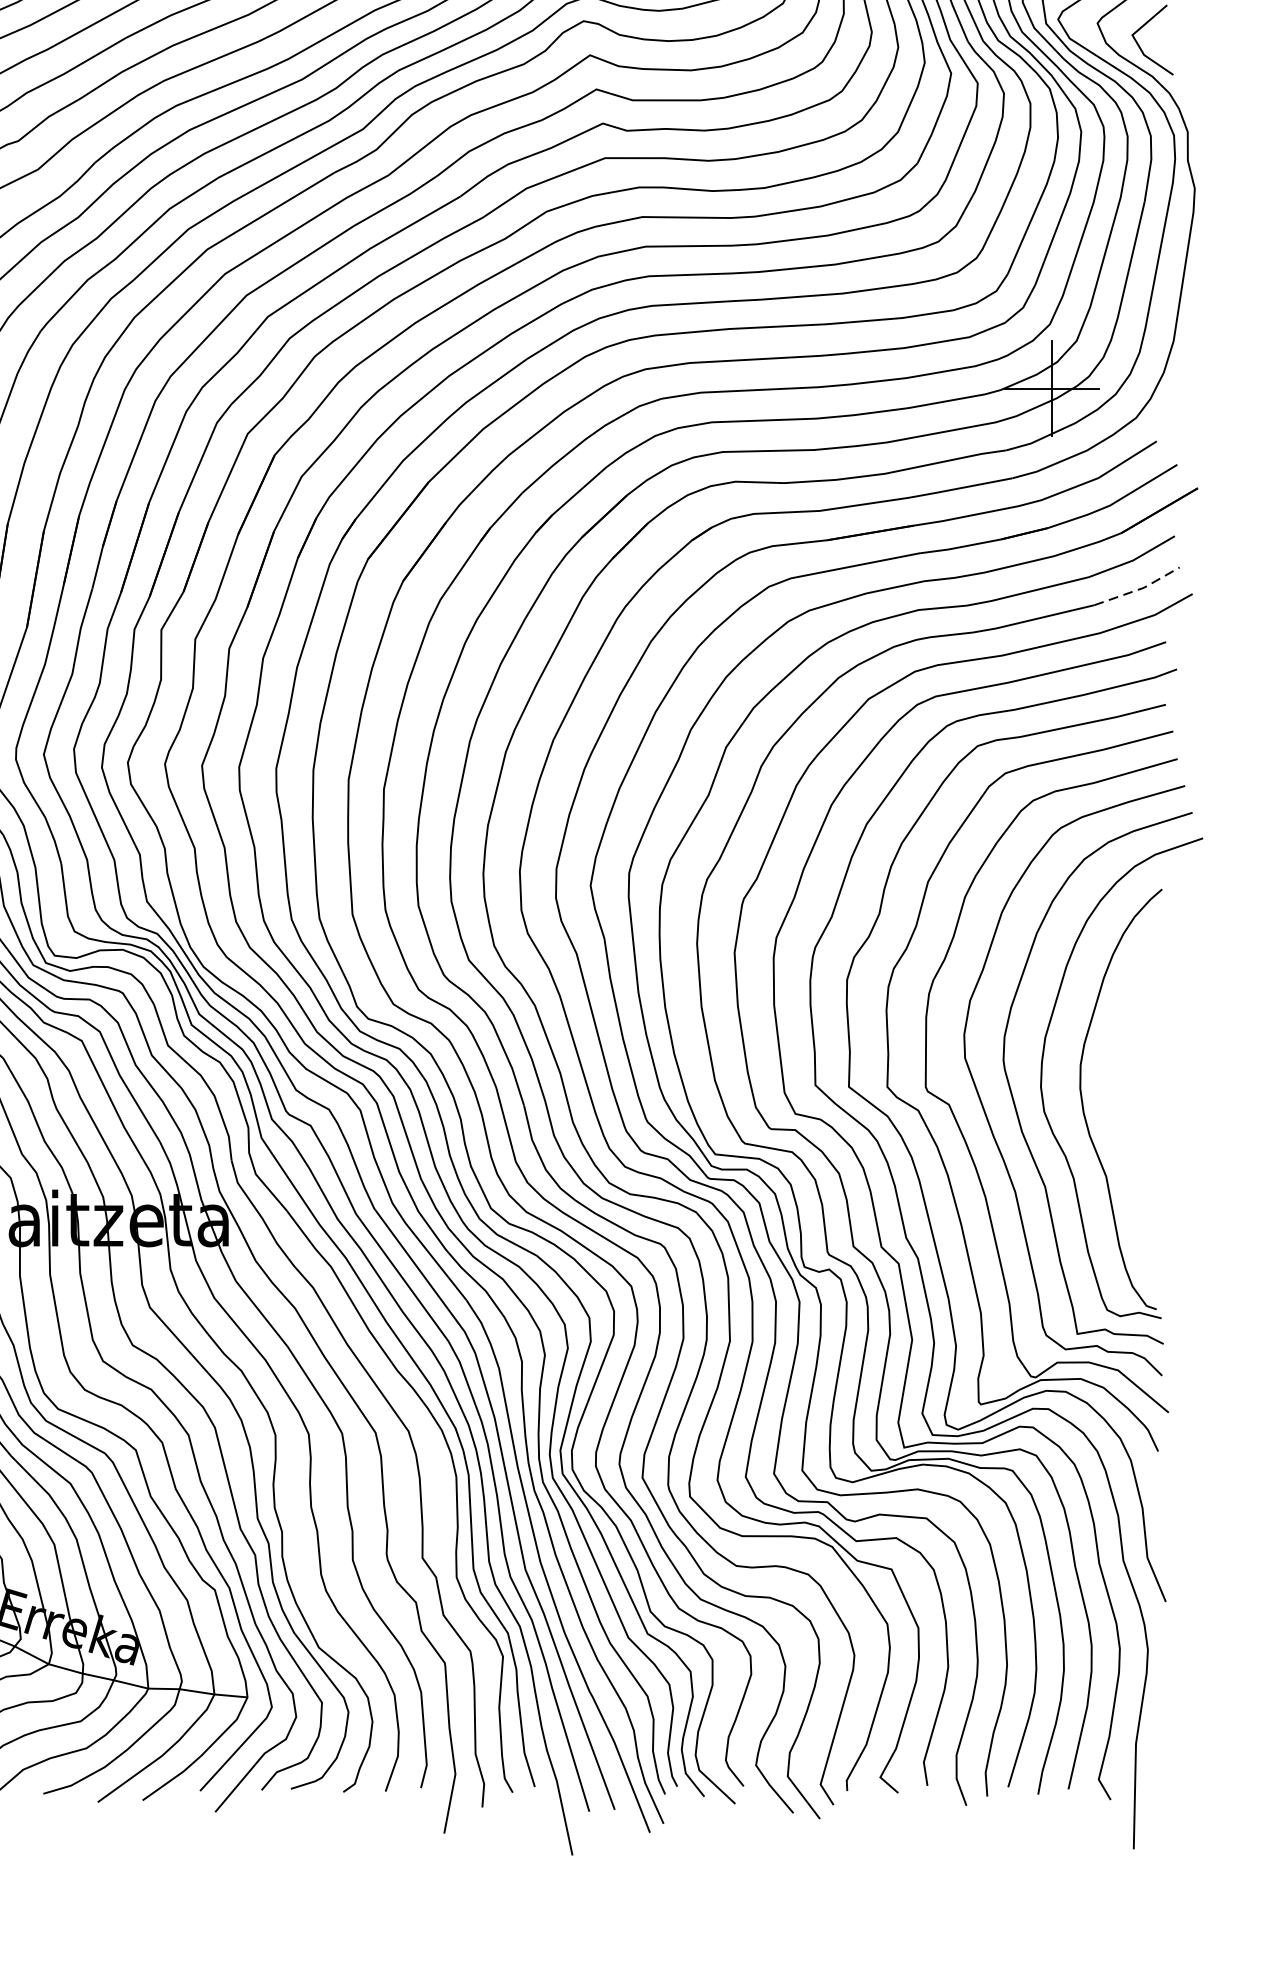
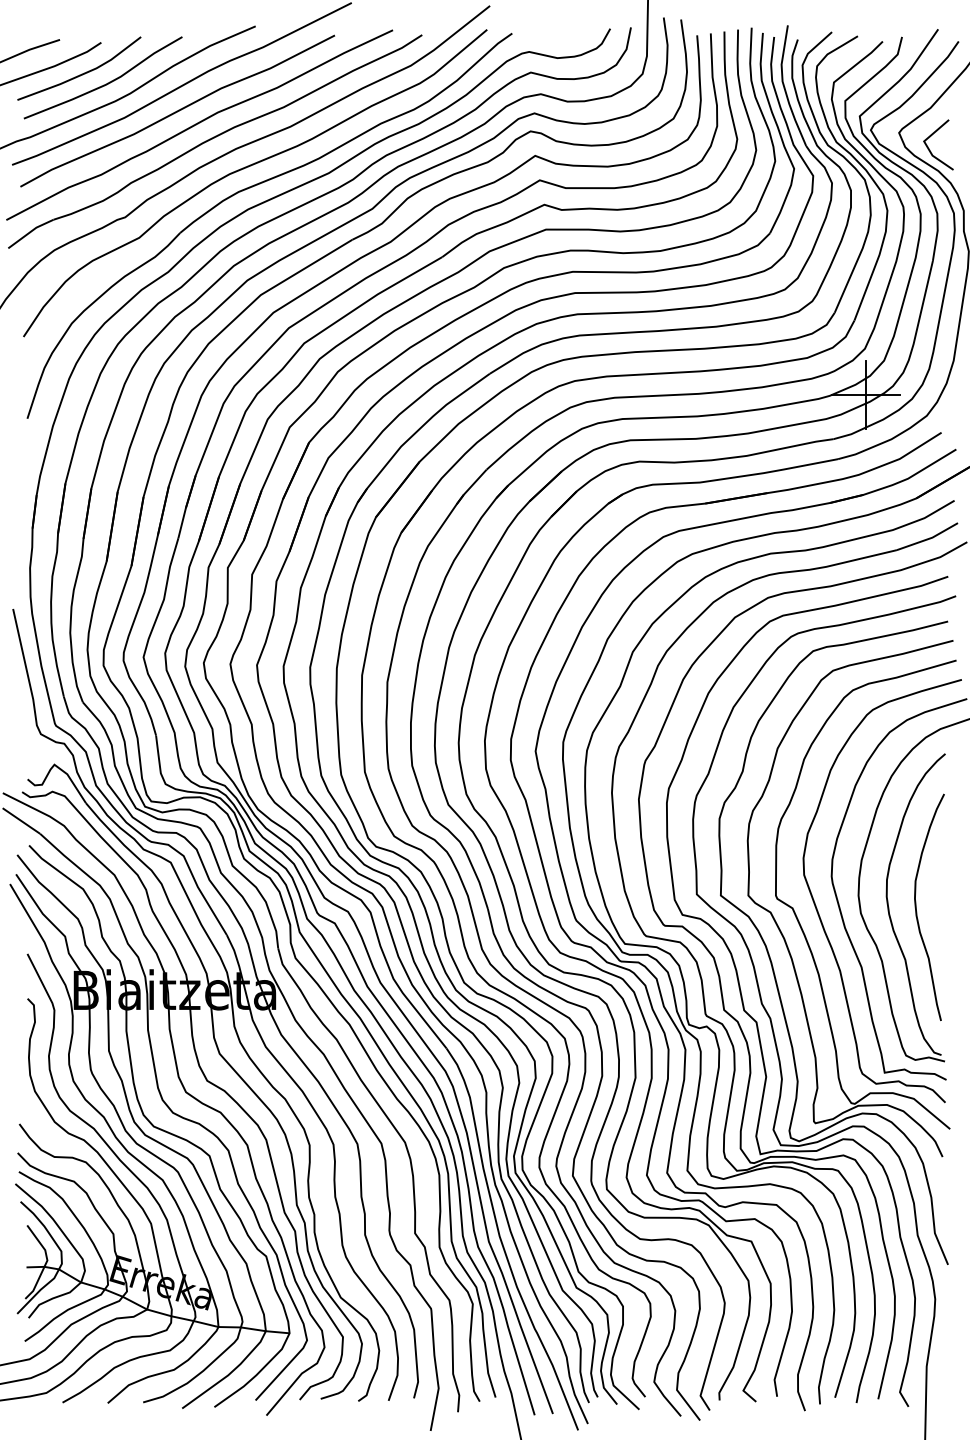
line: (1139, 588) -> (929, 538), dashed -> solid
curve: (1121, 1102) -> (916, 906), added

